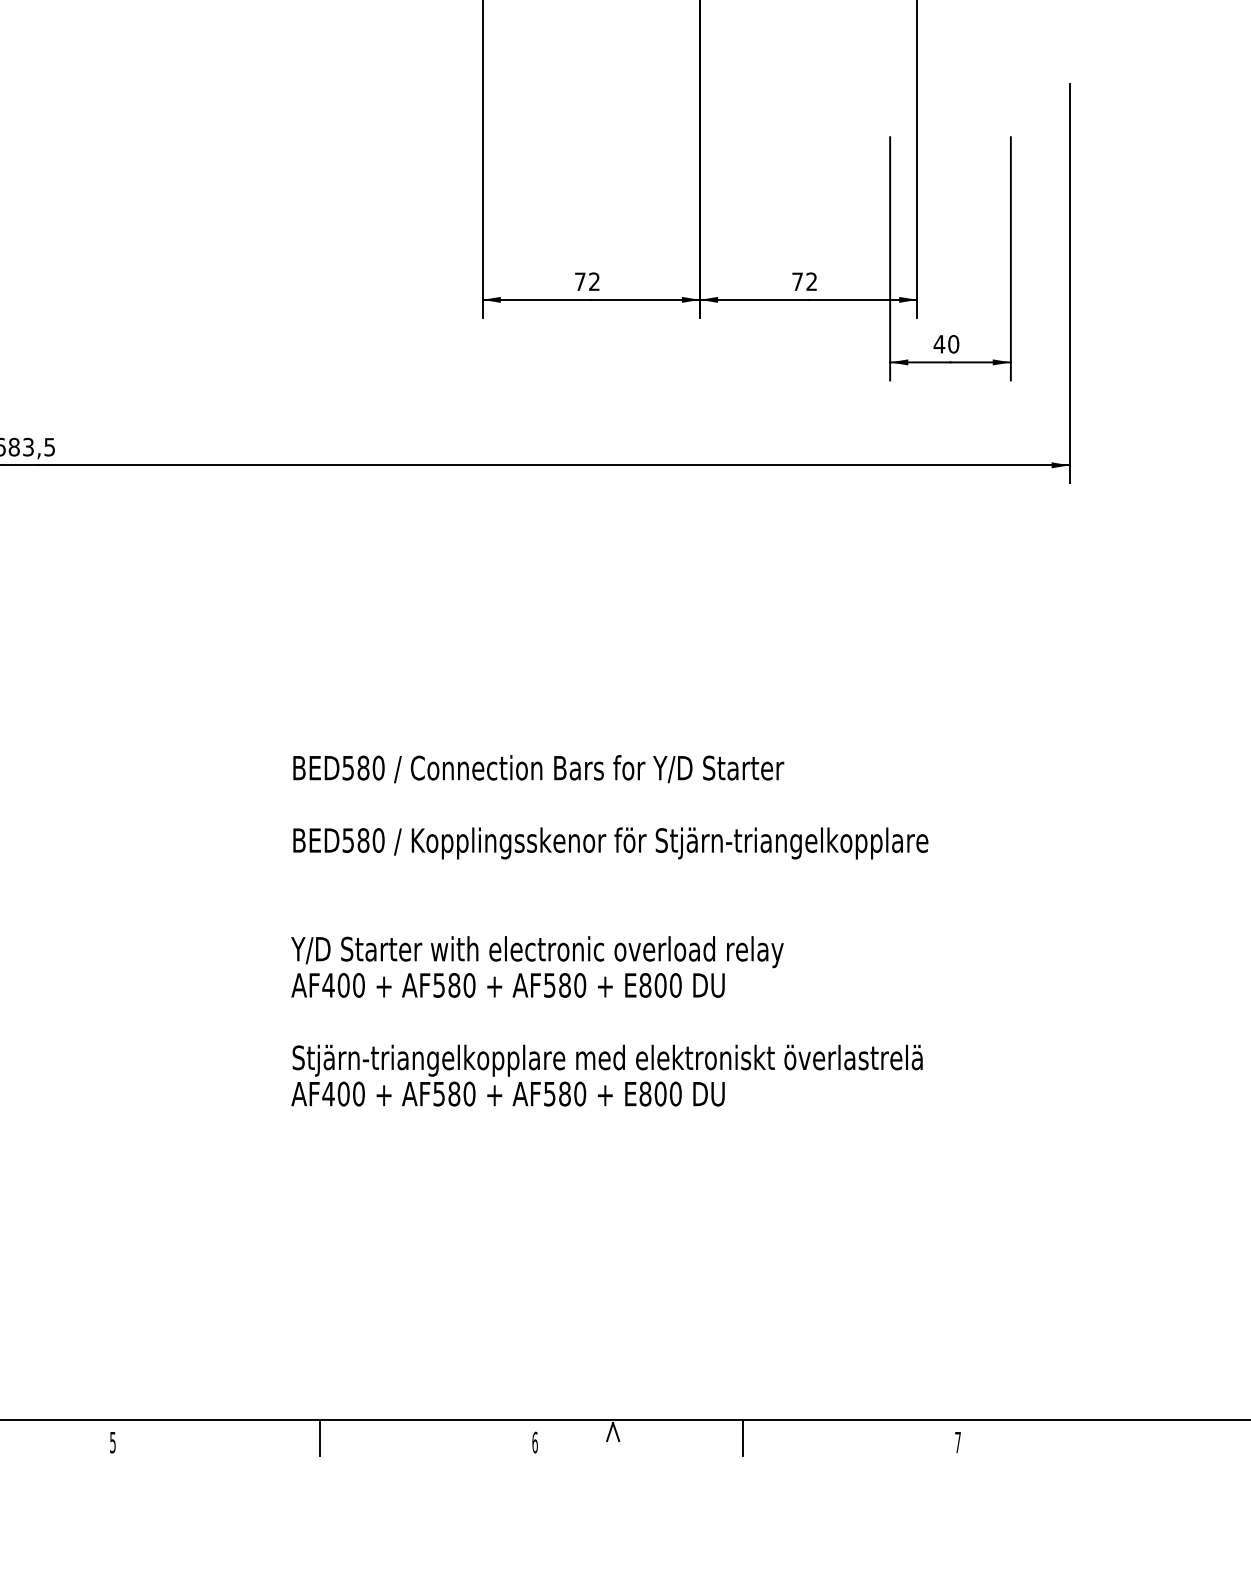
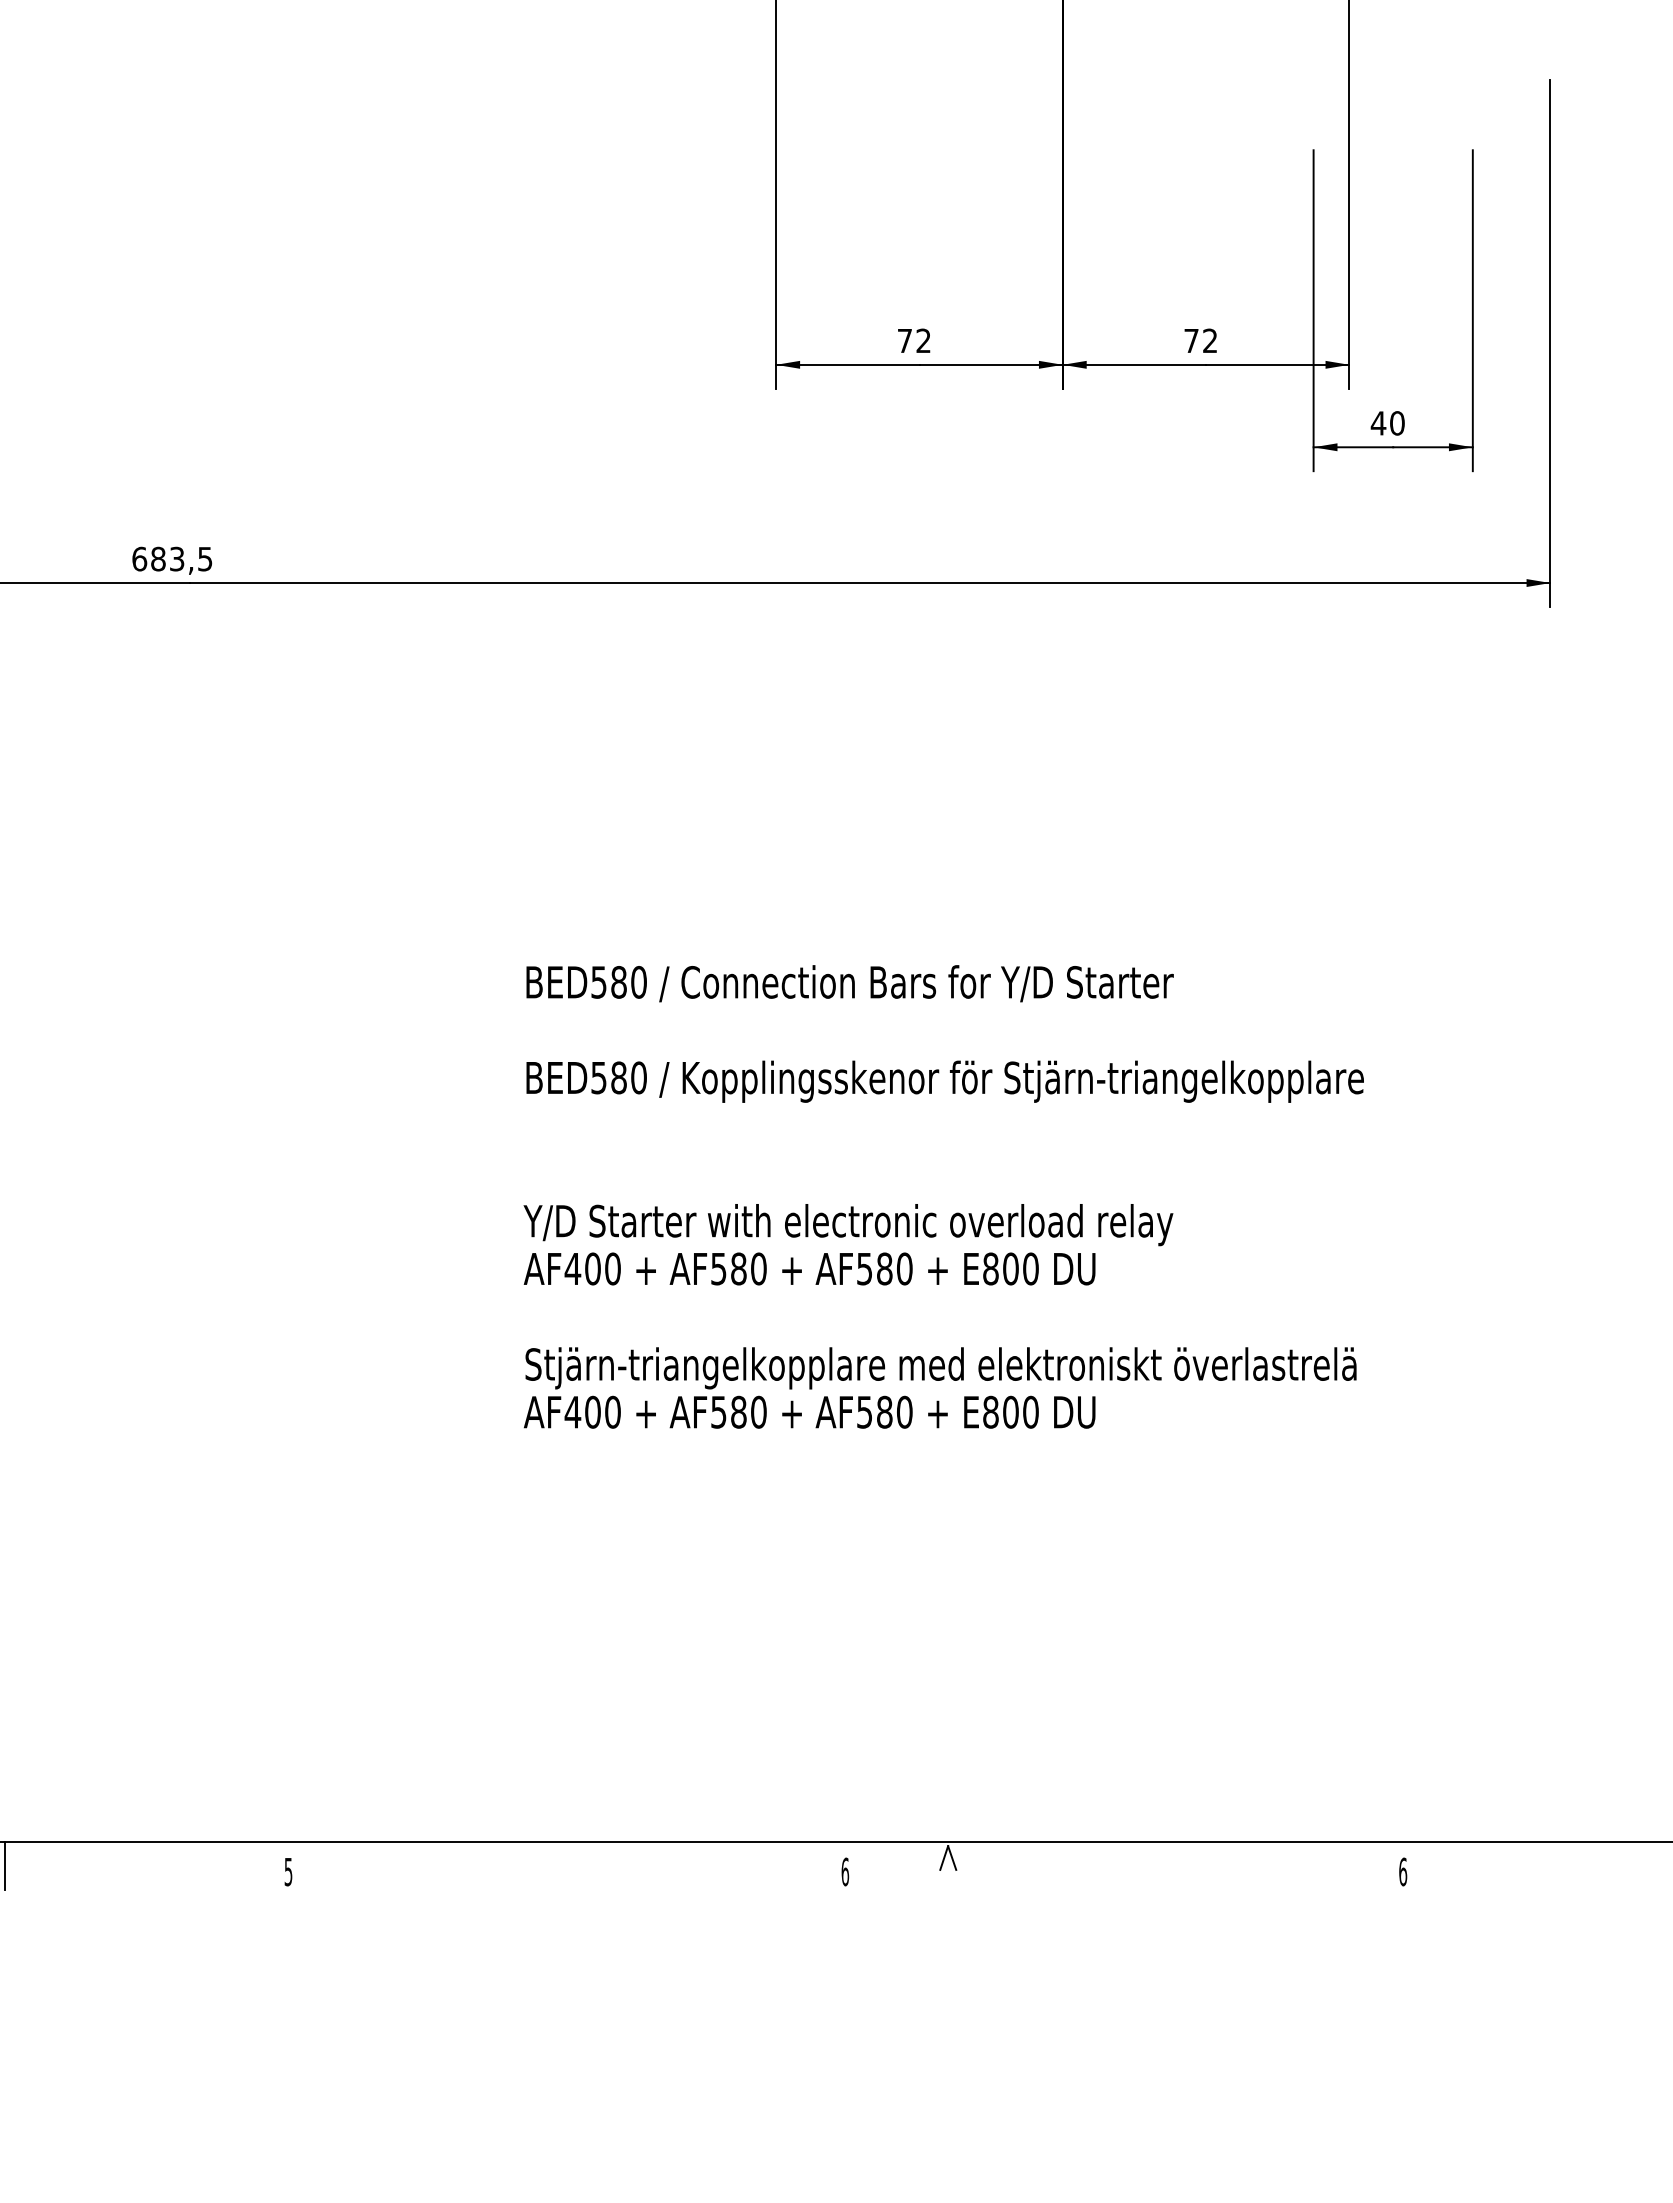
line: (320, 1437) -> (562, 1865), removed
line: (742, 1437) -> (1119, 1865), removed
text: (958, 1442) -> (1403, 1871), 7 -> 6

